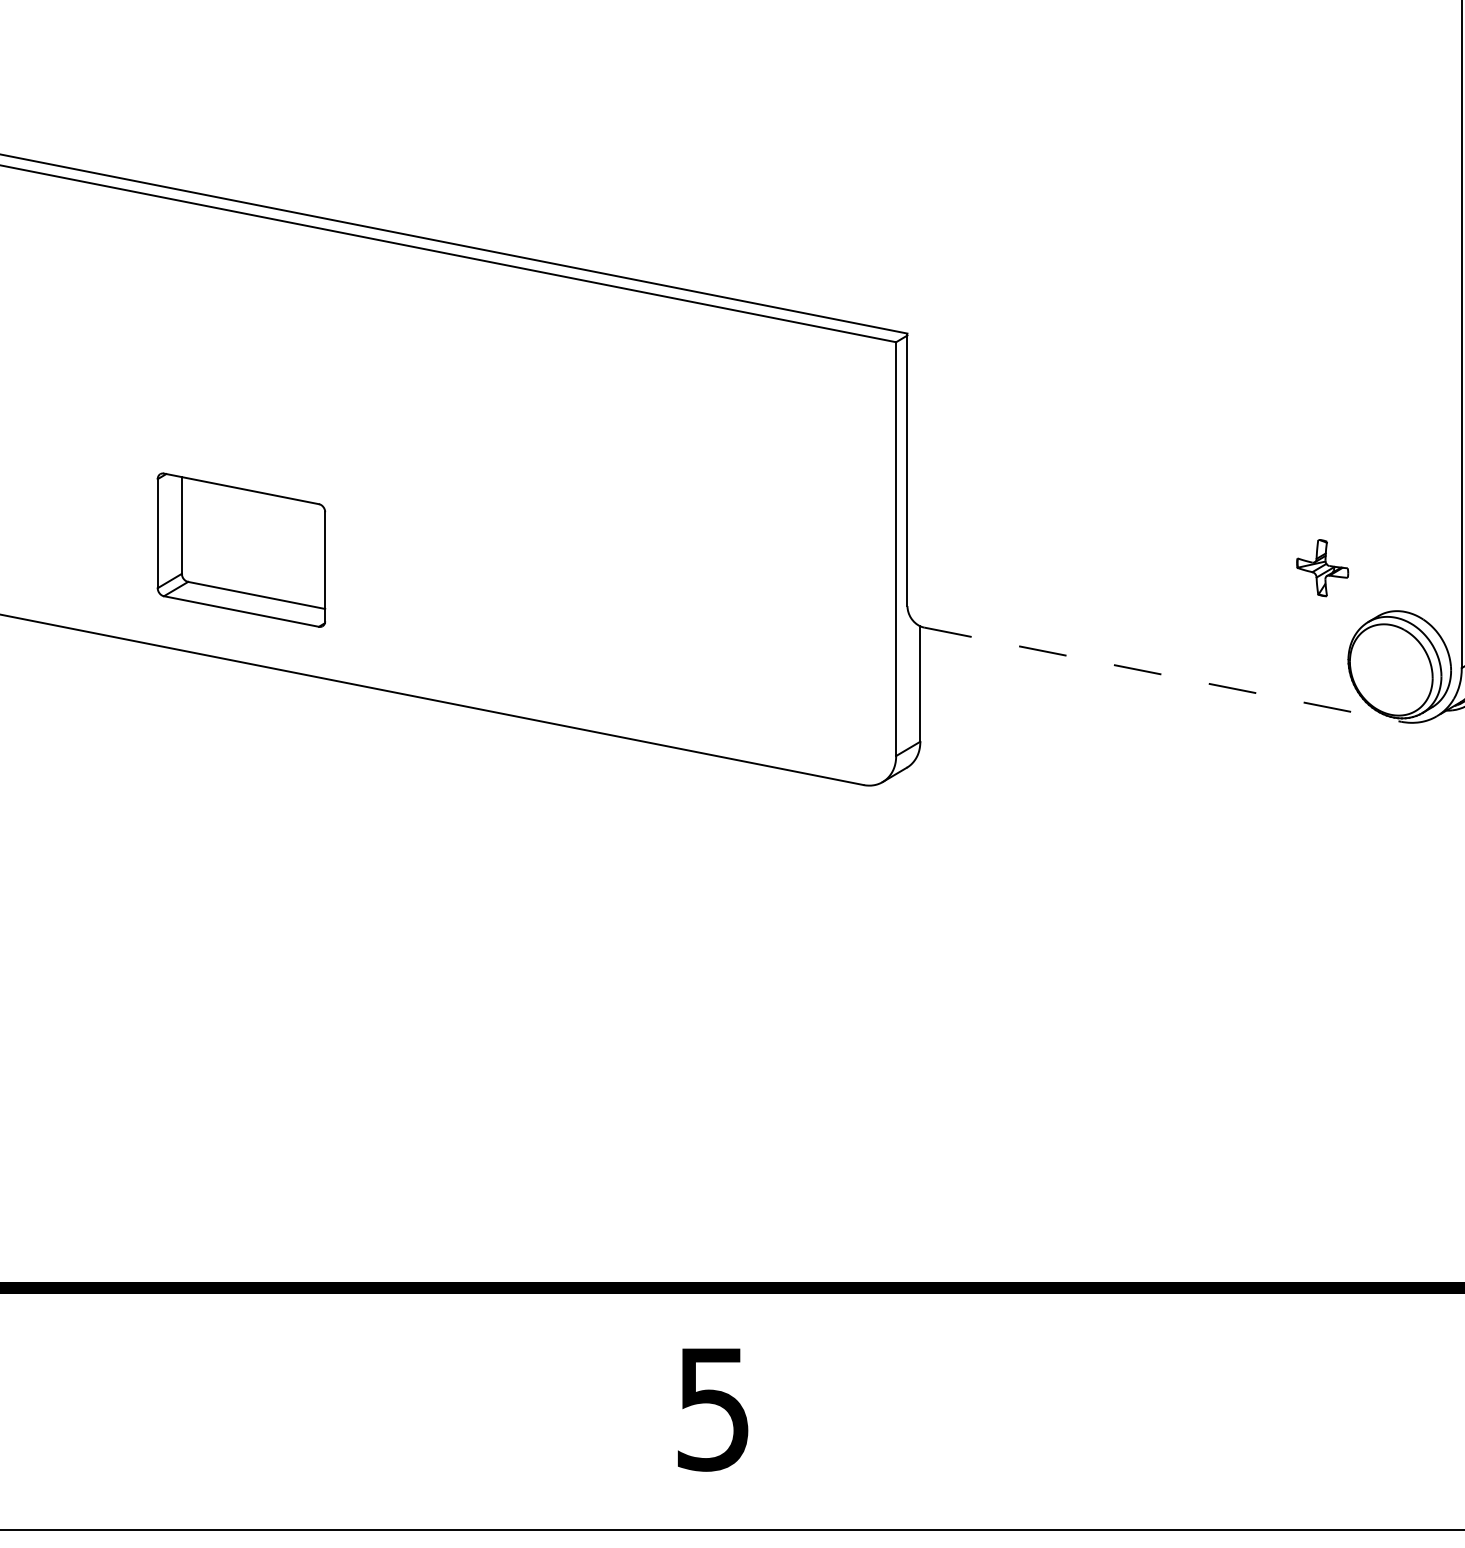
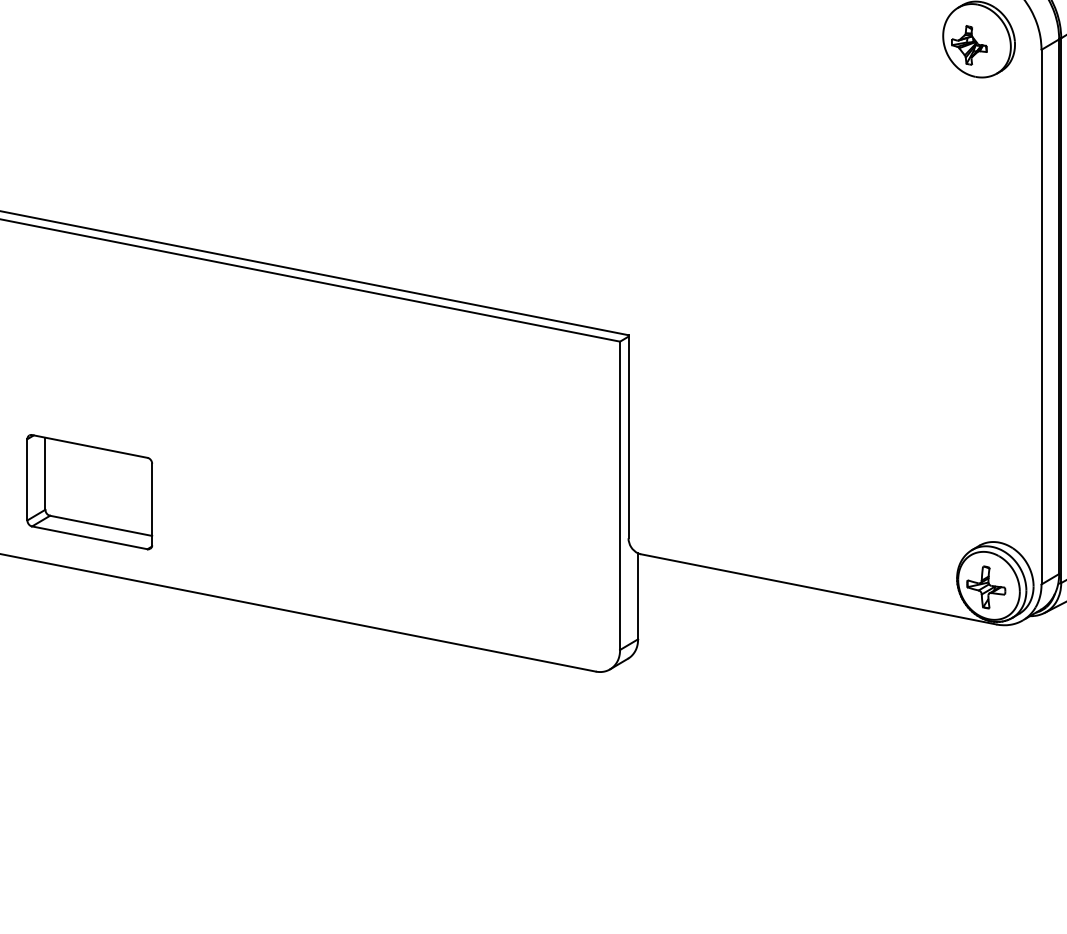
part: (241, 549) -> (89, 491), moved
part: (1322, 568) -> (986, 587), moved
line: (1163, 674) -> (819, 589), dashed -> solid

